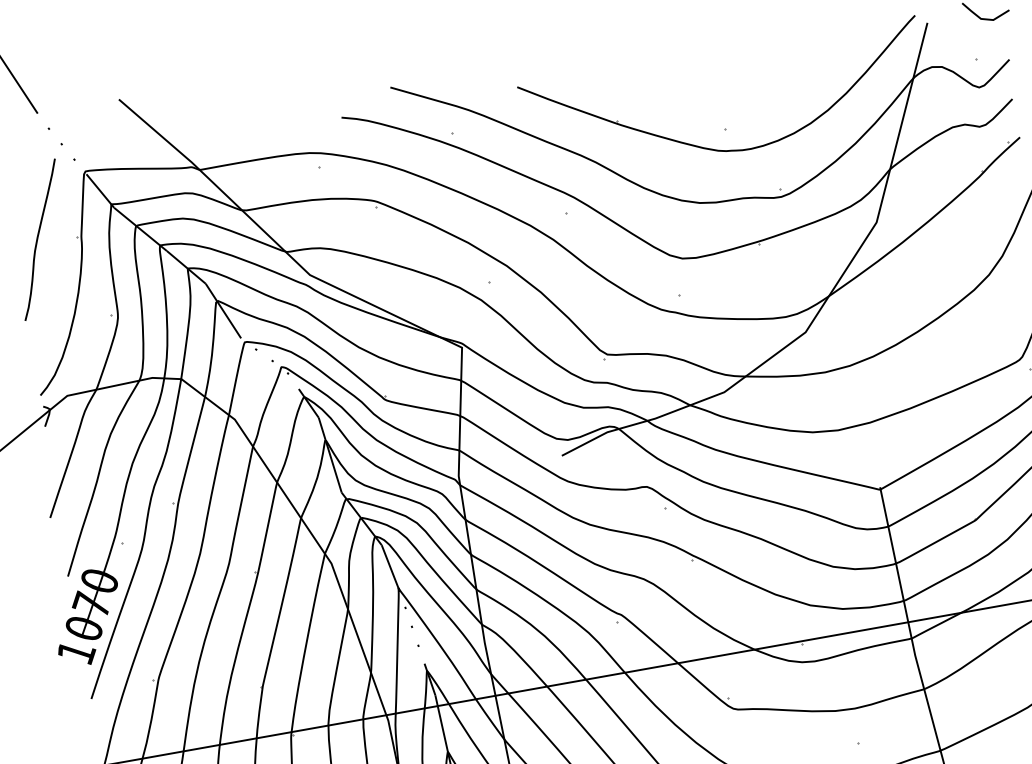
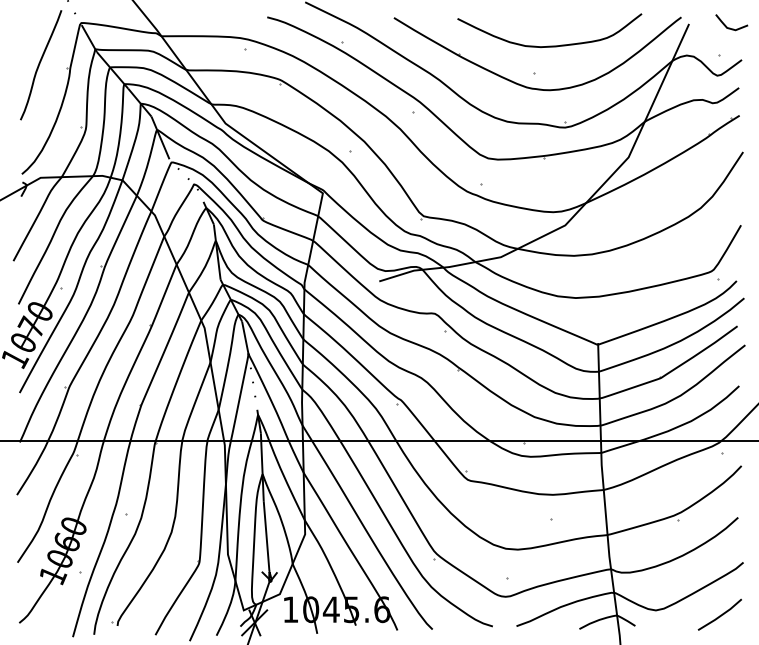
curve: (739, 87) -> (549, 45), added

